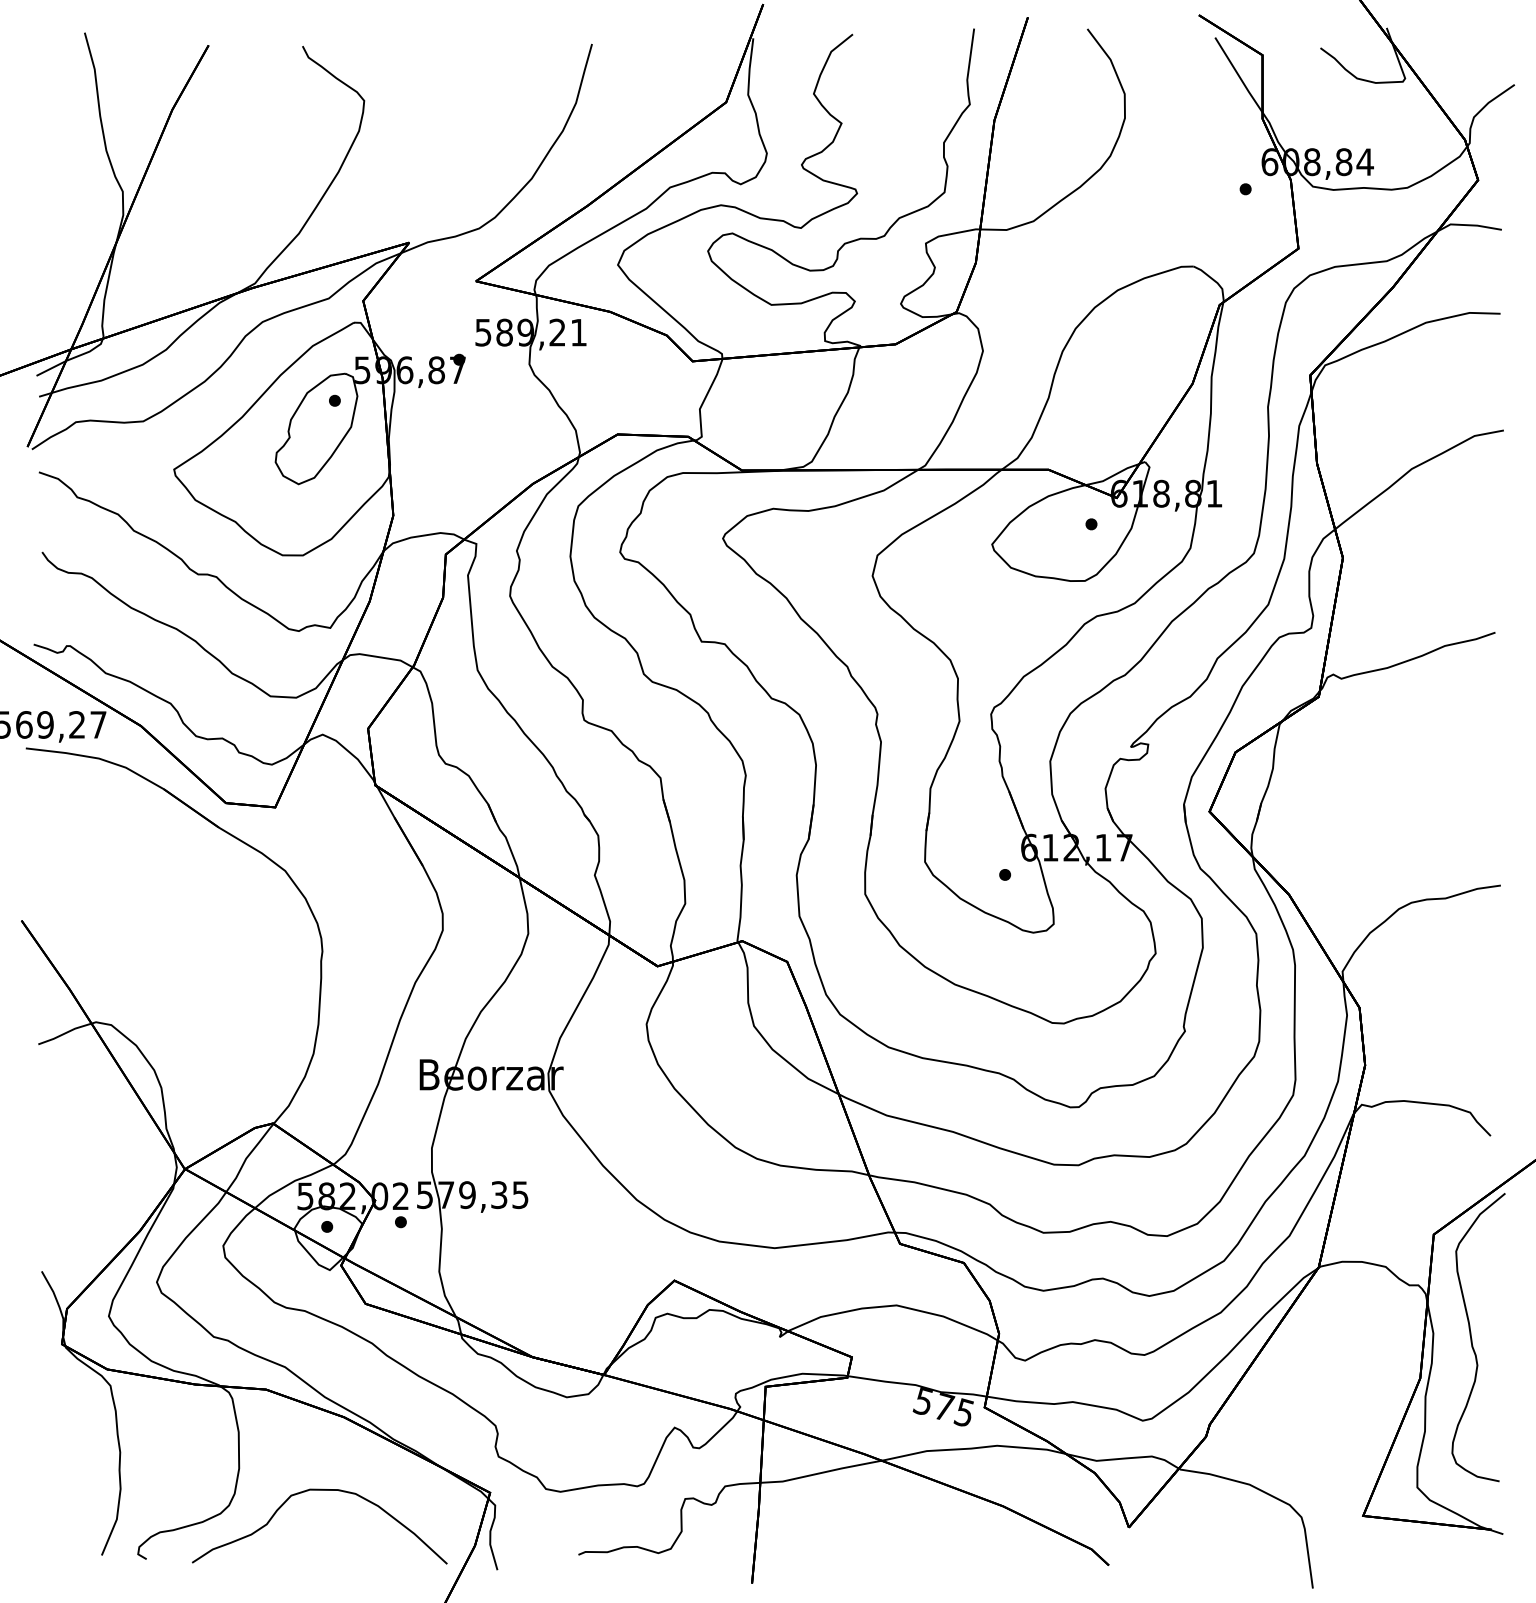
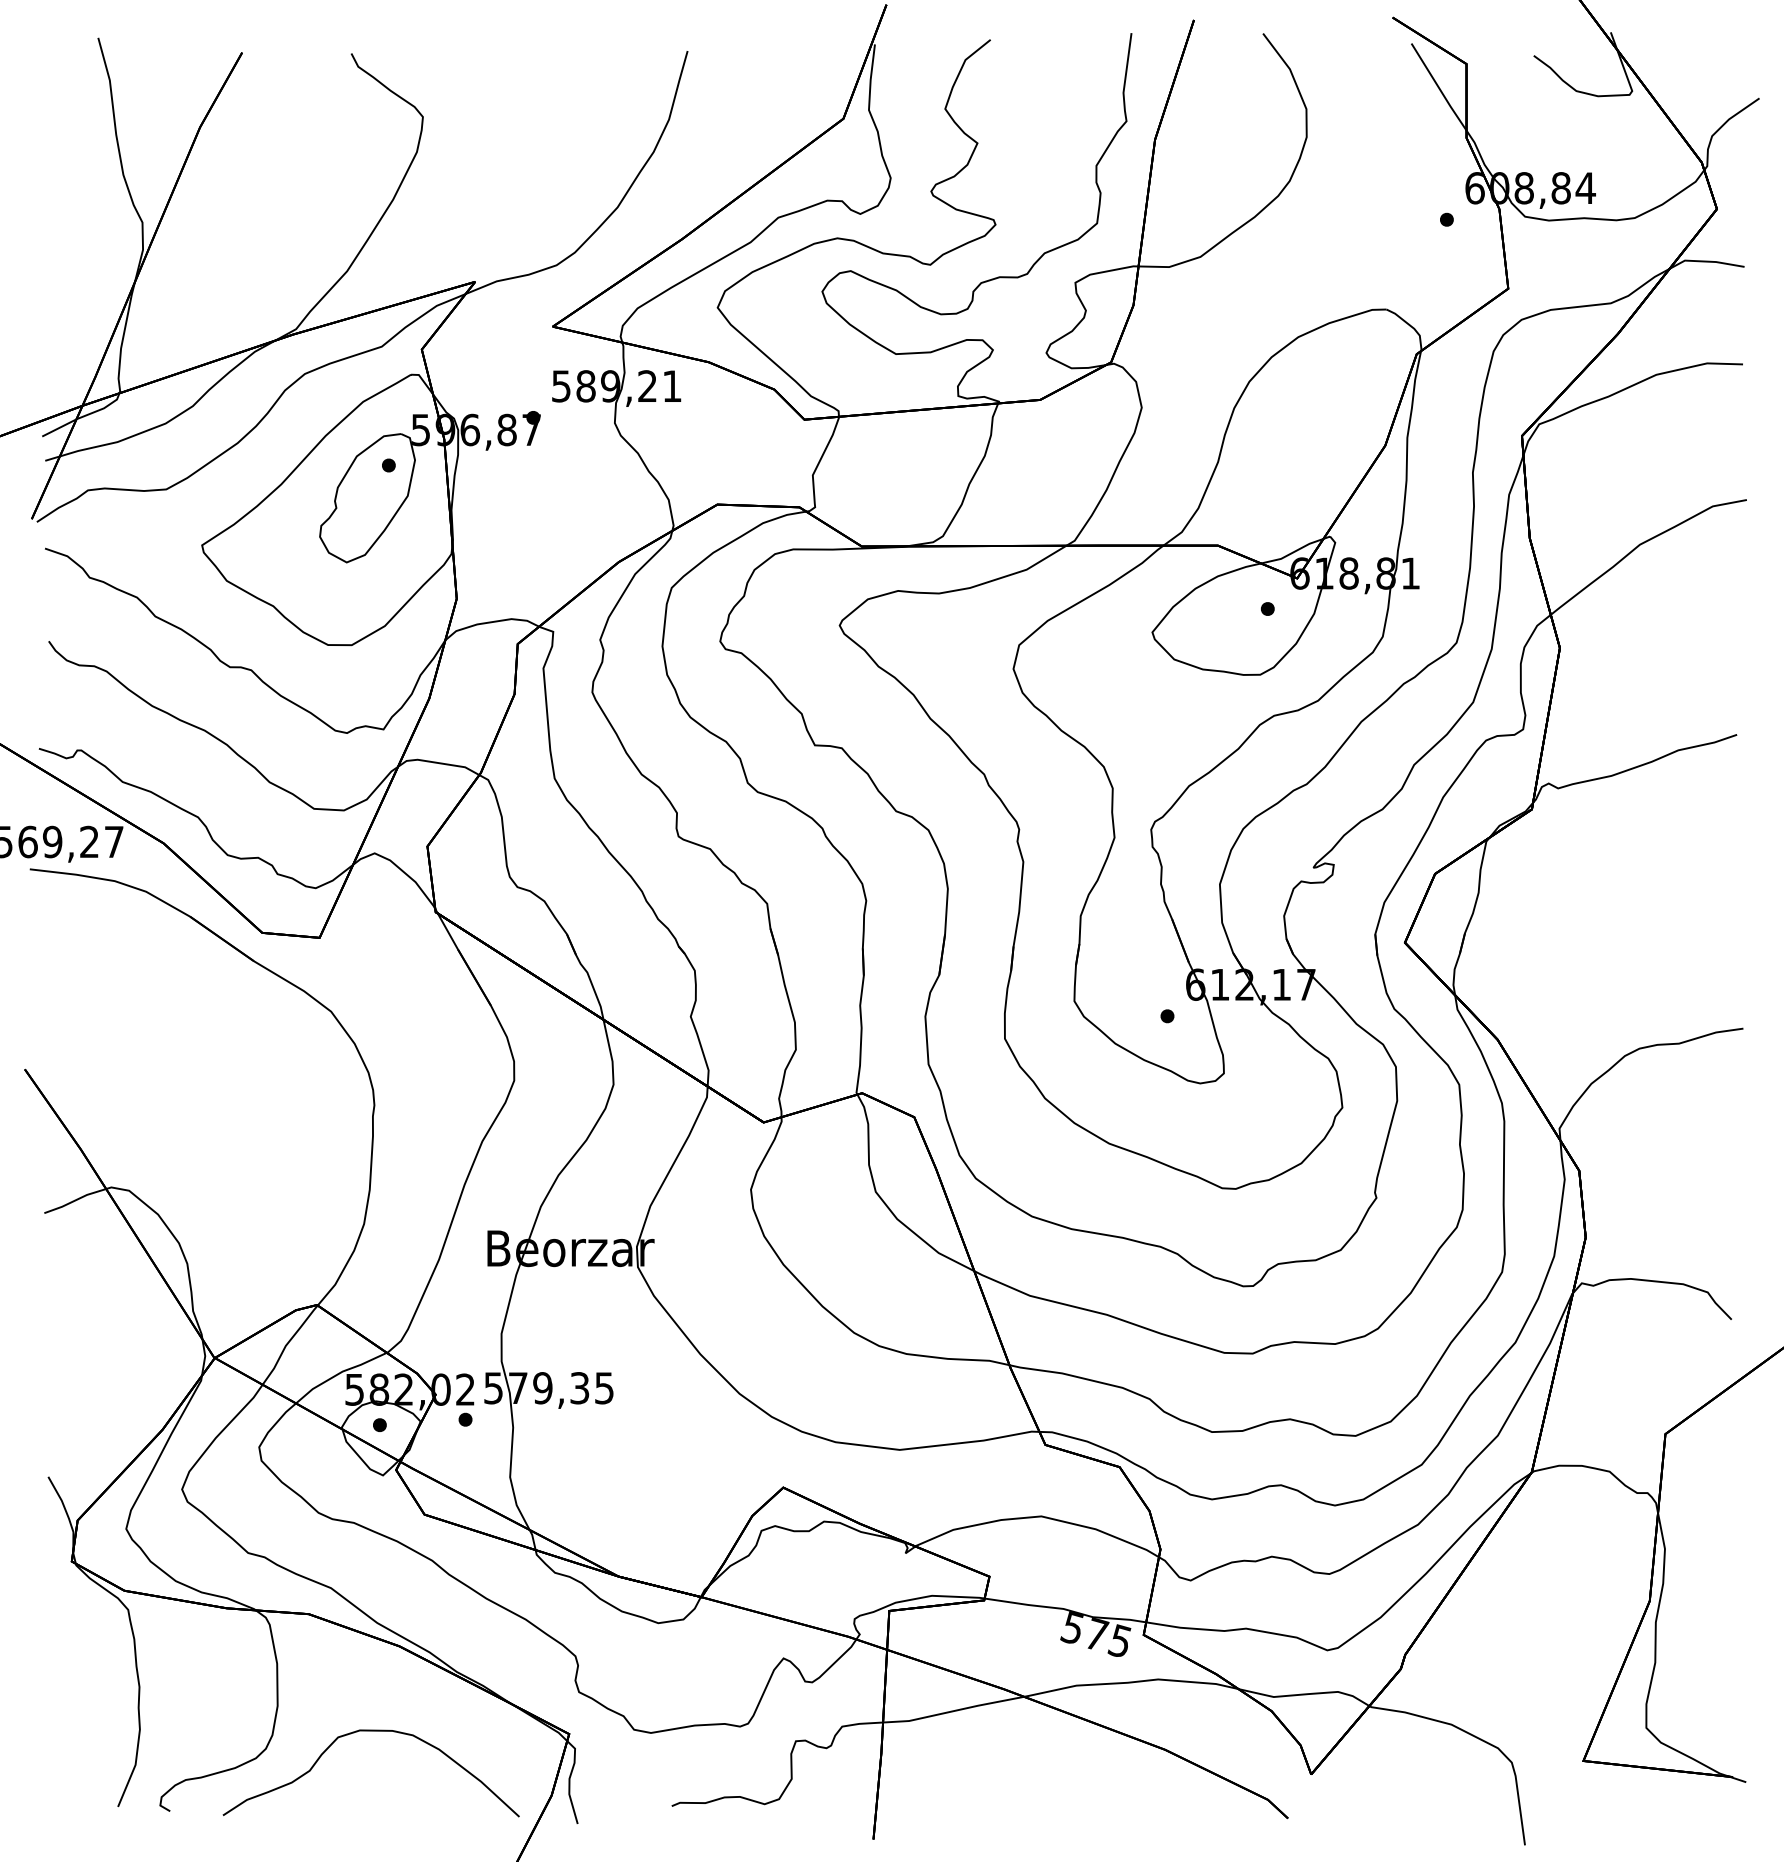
curve: (1471, 1337) -> (1709, 1553), removed

